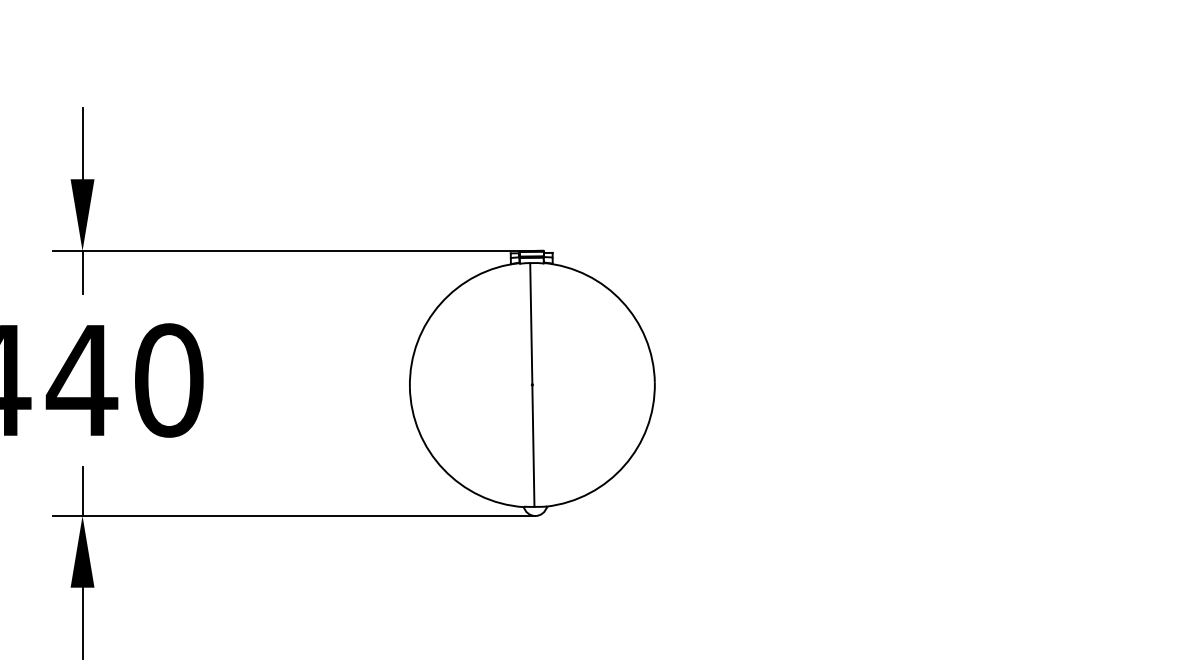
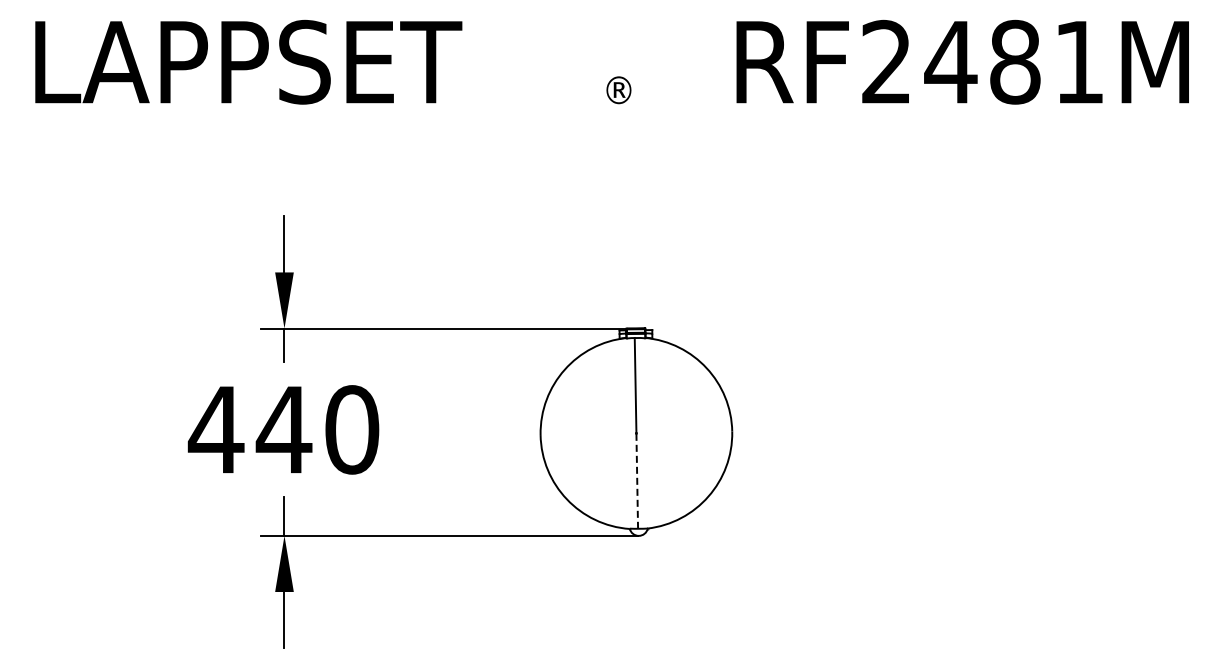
line: (533, 446) -> (637, 481), solid -> dashed

